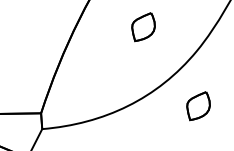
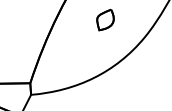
part: (198, 106) -> (145, 78), removed

